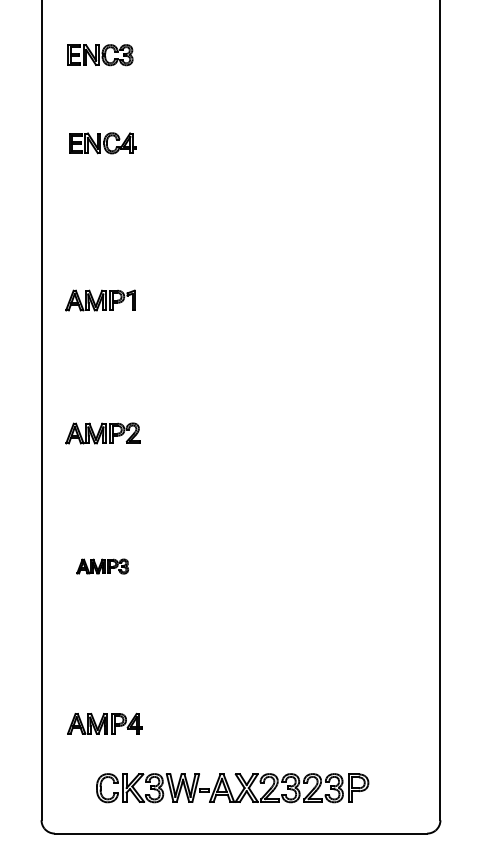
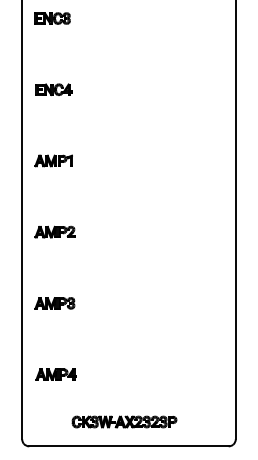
part: (99, 55) -> (52, 18), moved
part: (101, 142) -> (53, 89), moved
part: (101, 566) -> (54, 303), size x1.43
part: (103, 723) -> (55, 374), moved
part: (232, 787) -> (124, 421), size x0.71

